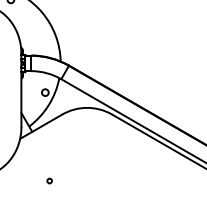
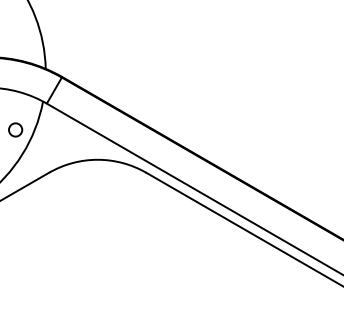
circle: (49, 180) -> (23, 302), removed

